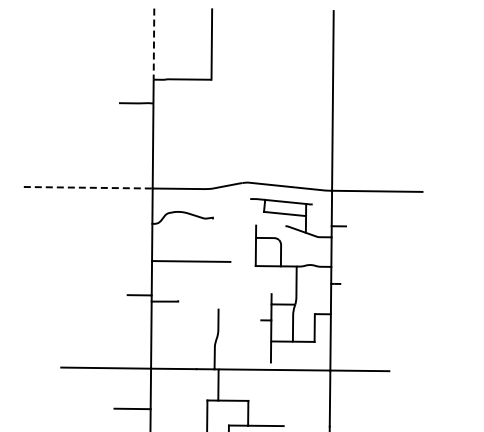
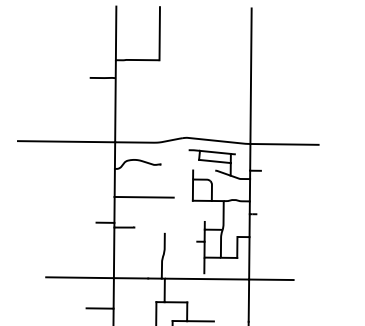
line: (153, 44) -> (115, 33), dashed -> solid
line: (88, 187) -> (66, 141), dashed -> solid

